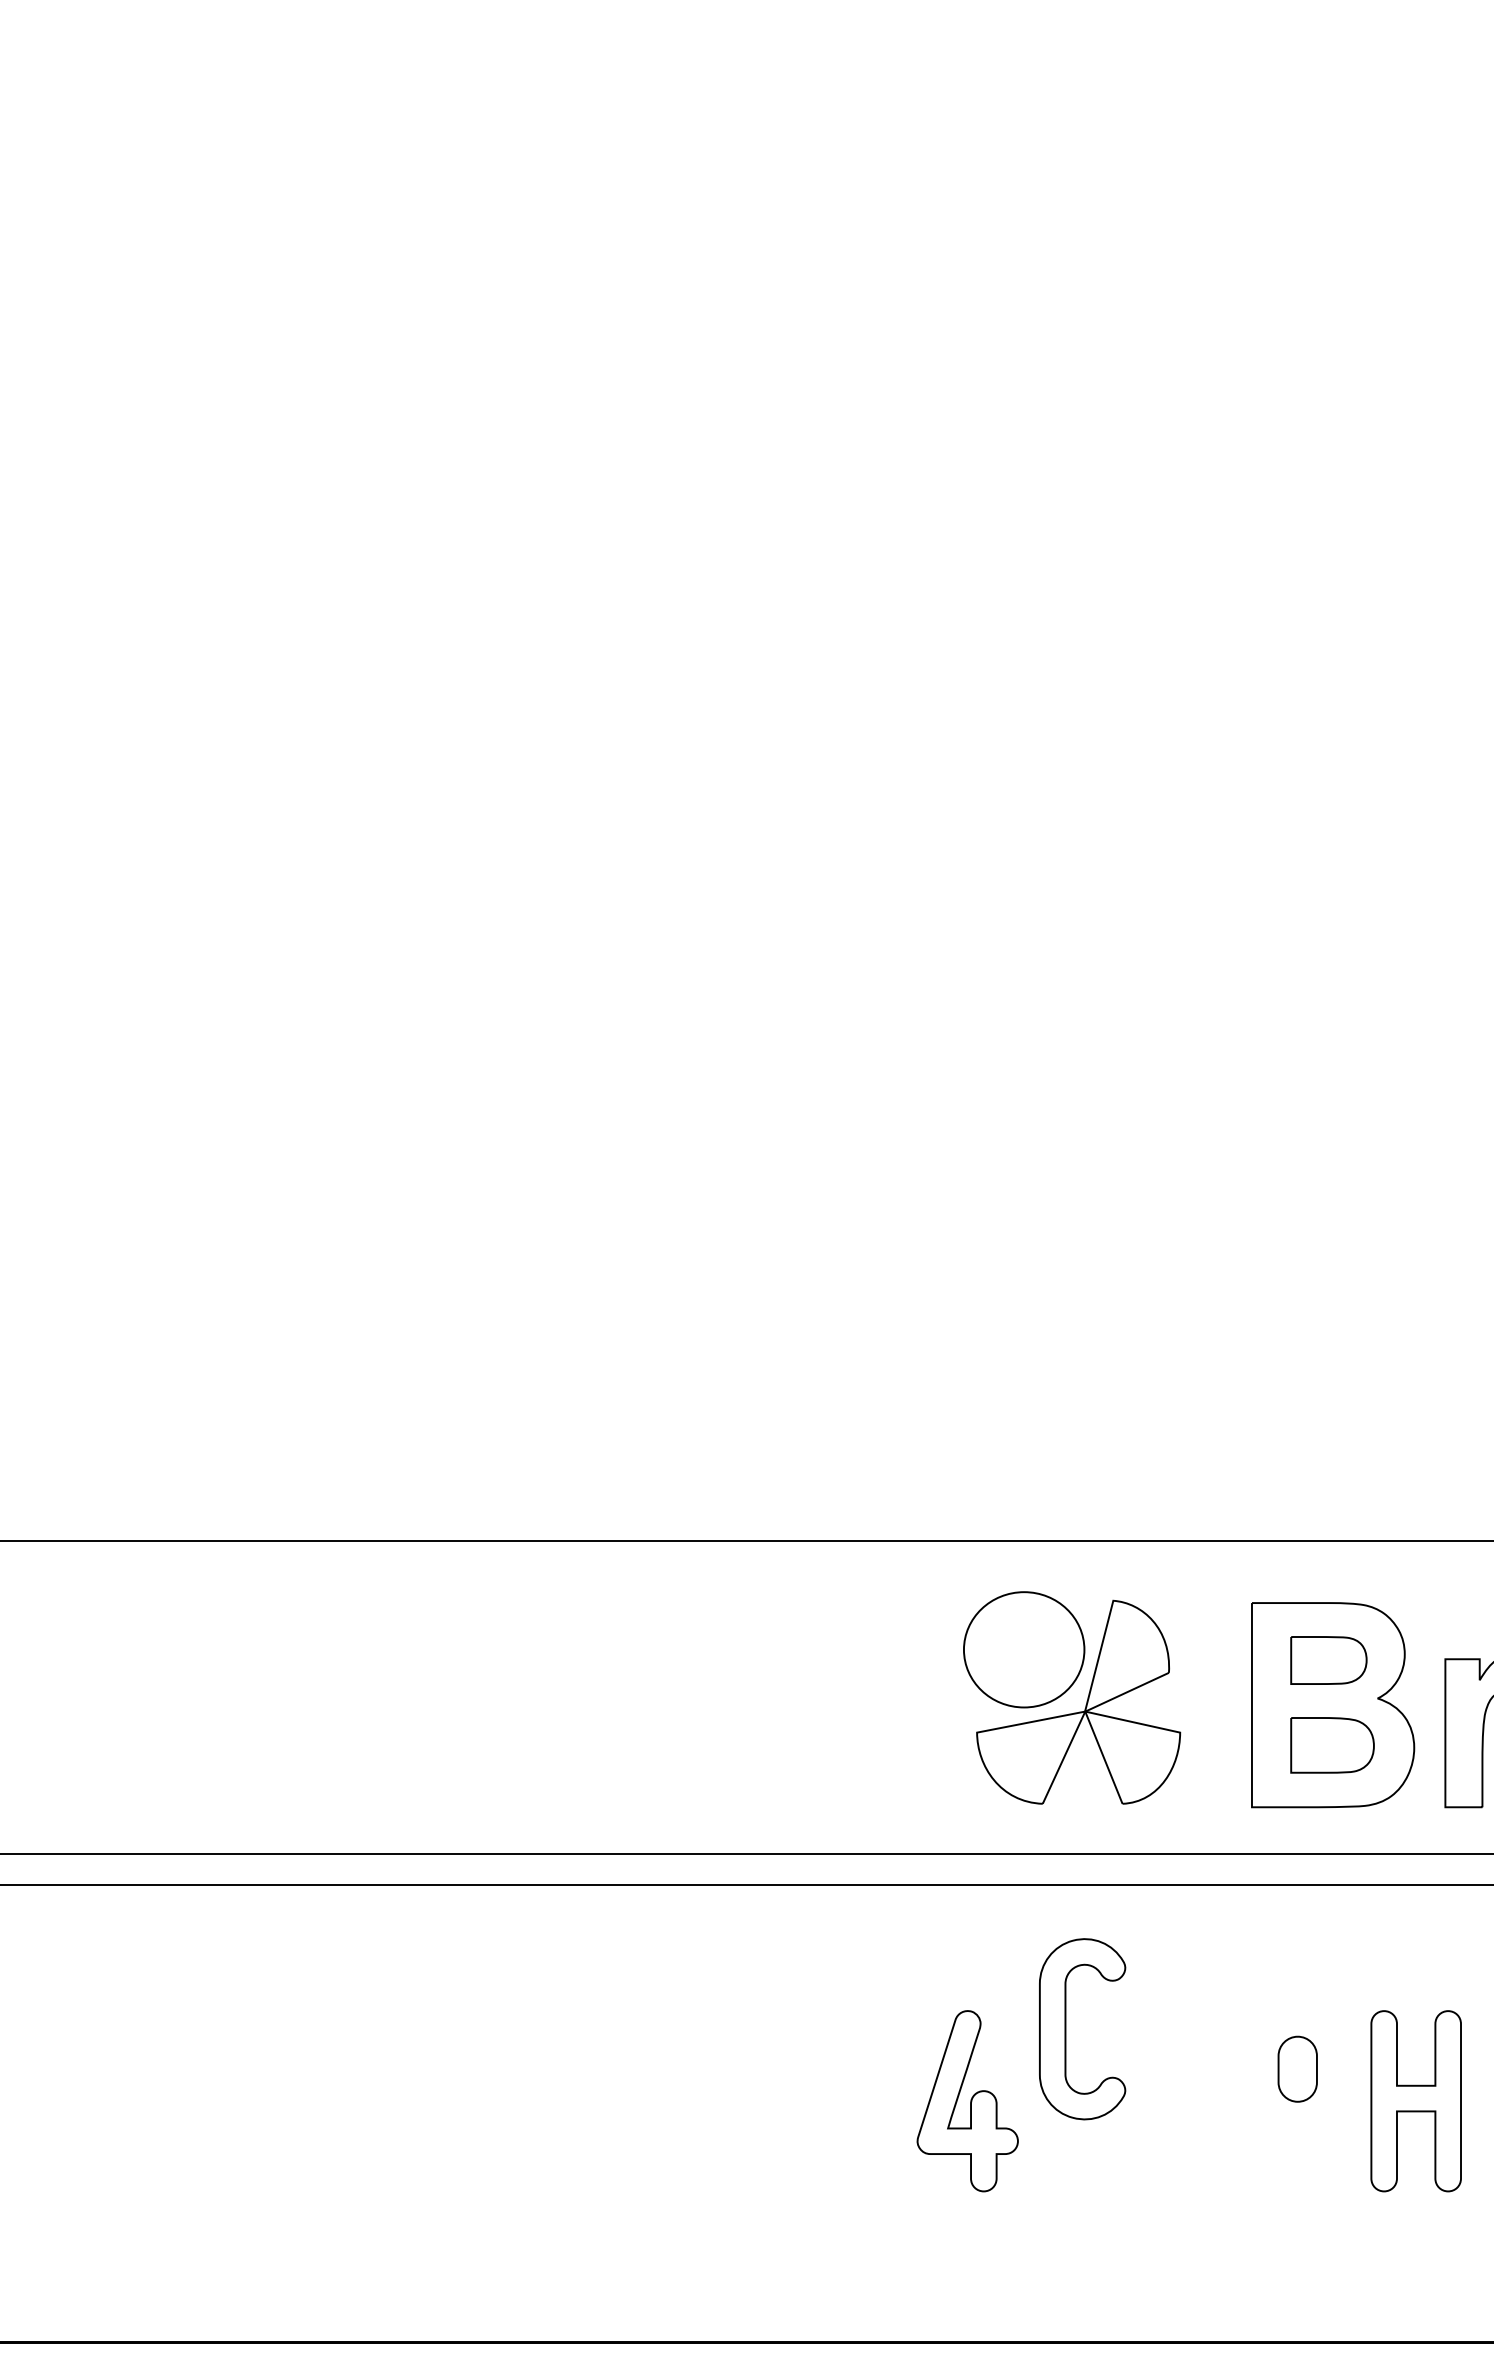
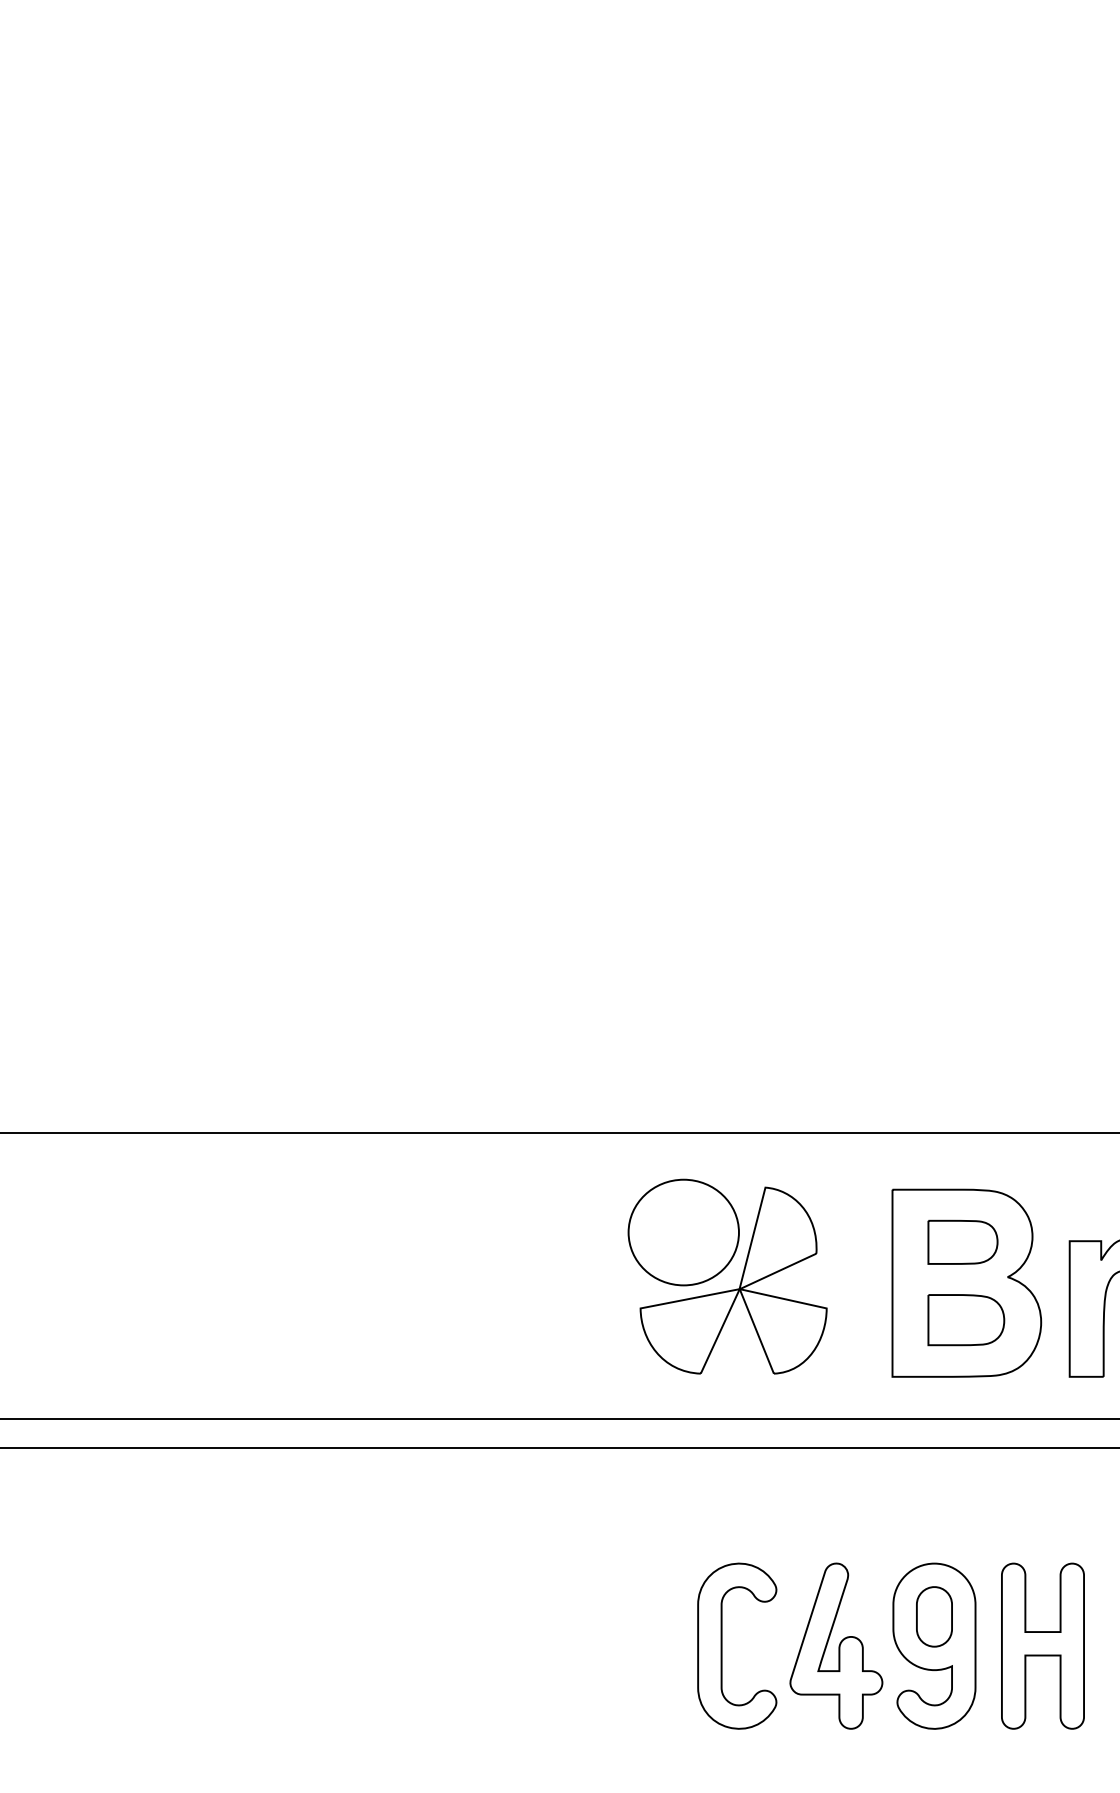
part: (1066, 2029) -> (722, 1646), moved
part: (967, 2101) -> (836, 1646), moved
part: (1297, 2101) -> (934, 1646), added

